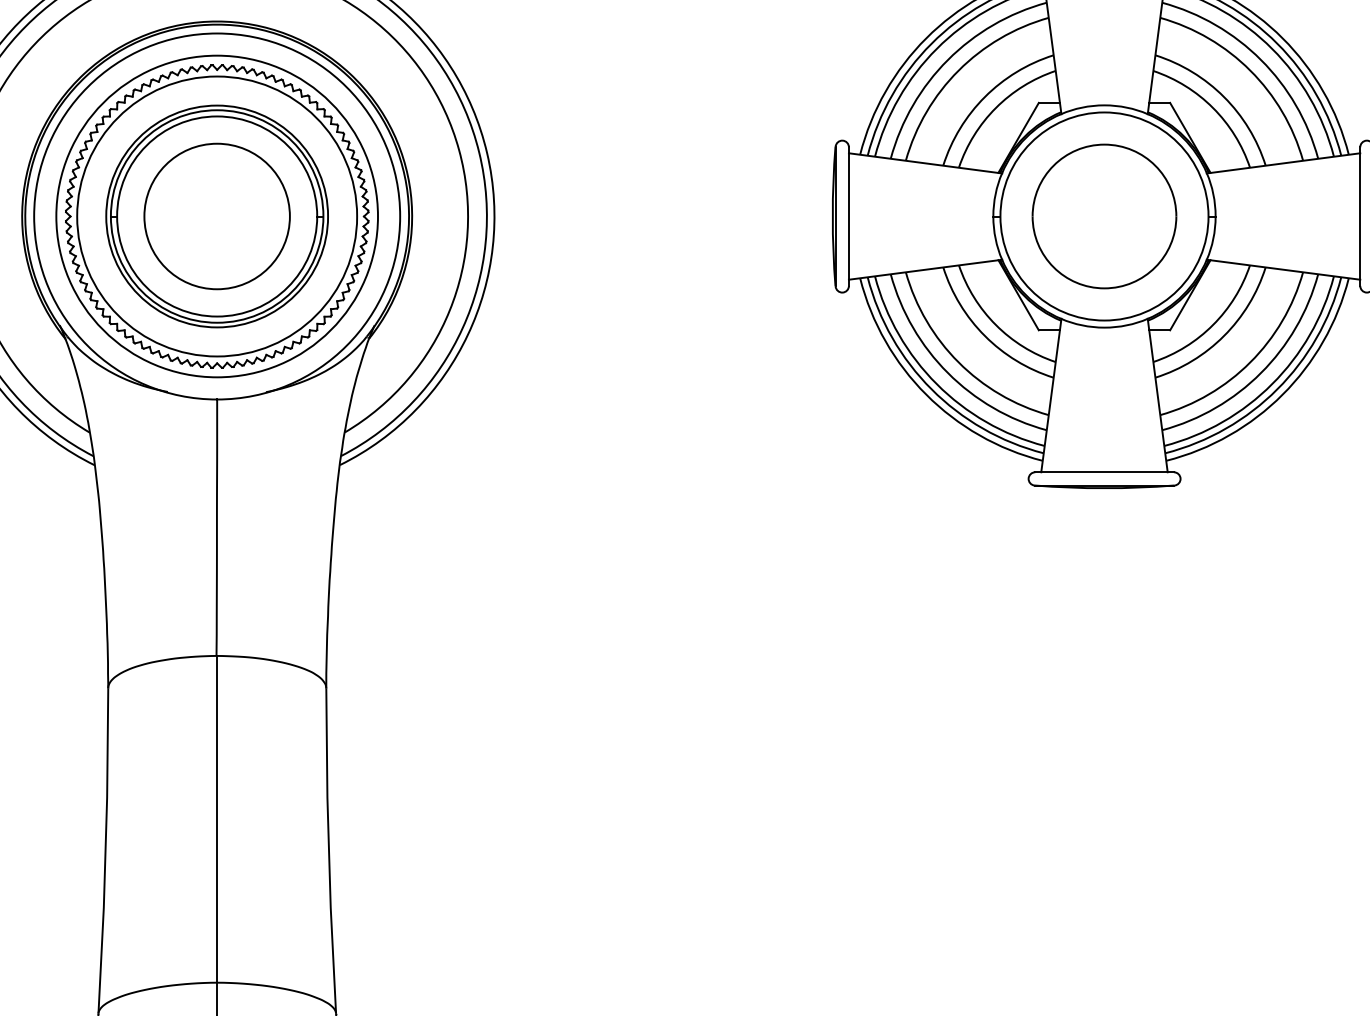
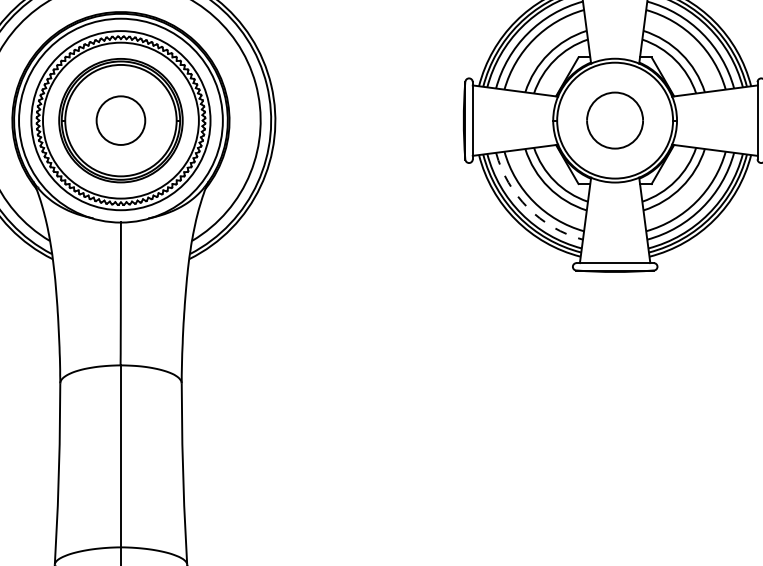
circle: (216, 216) -> (120, 120), size x0.6
part: (1103, 216) -> (614, 120), size x0.7
arc: (947, 372) -> (527, 207), solid -> dashed

